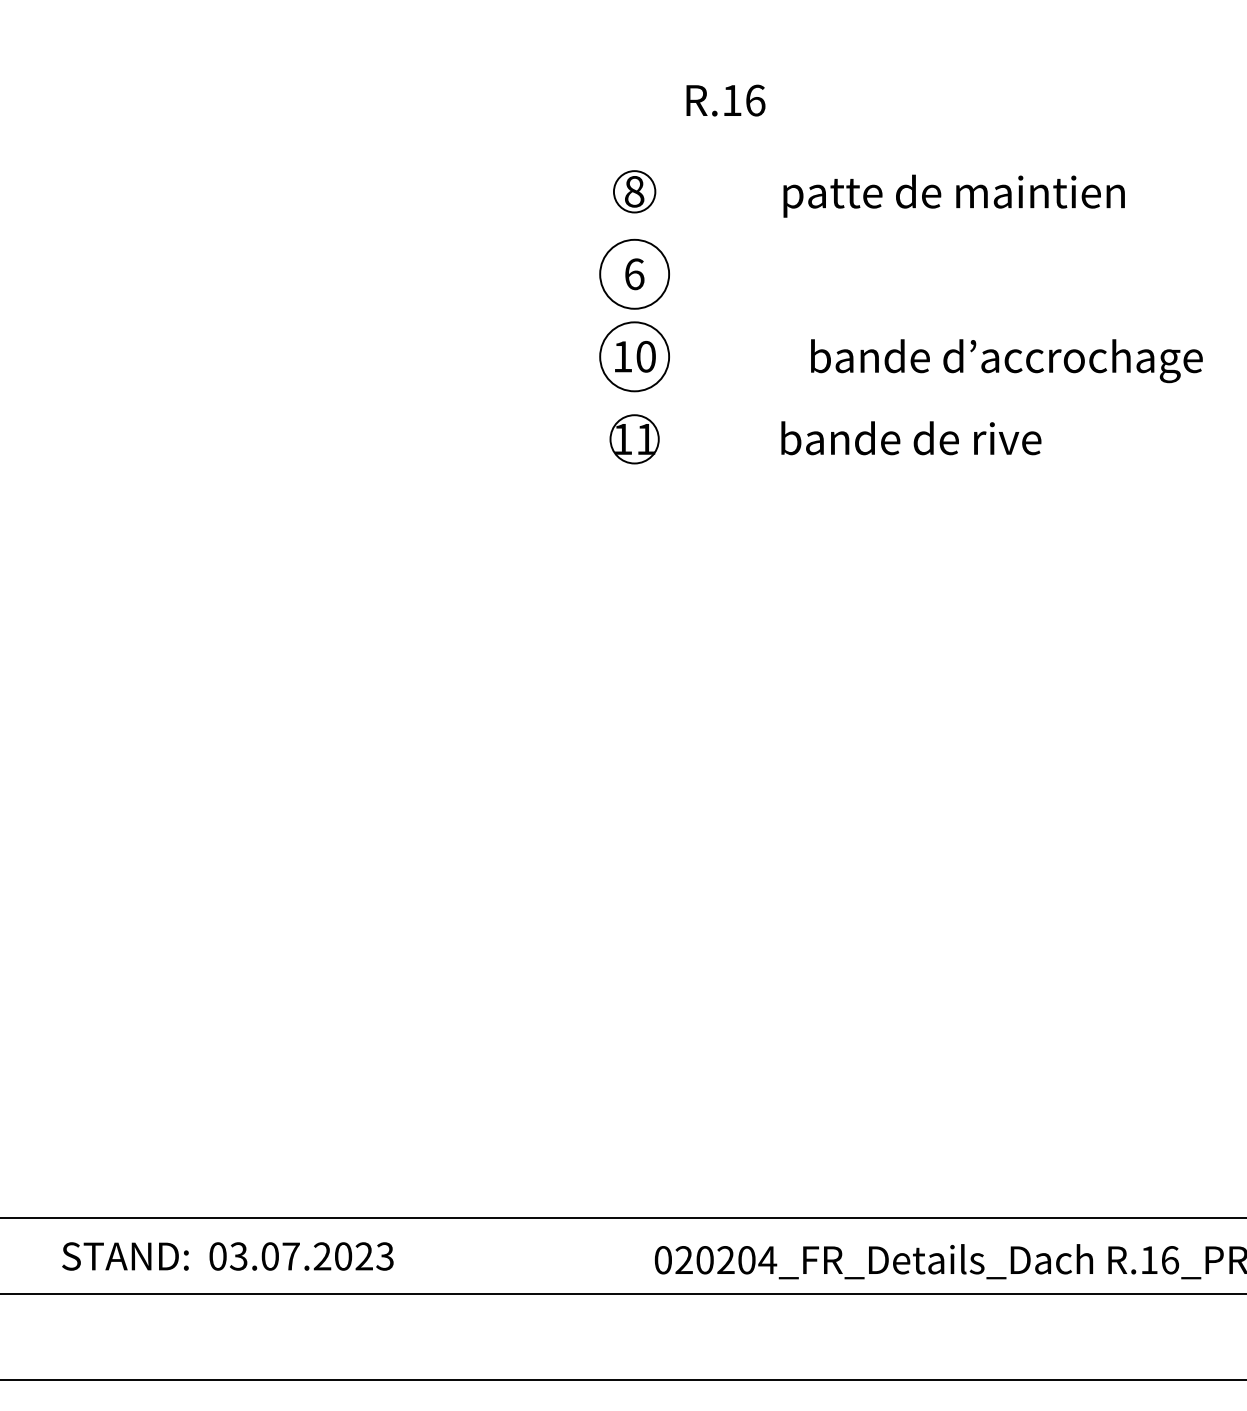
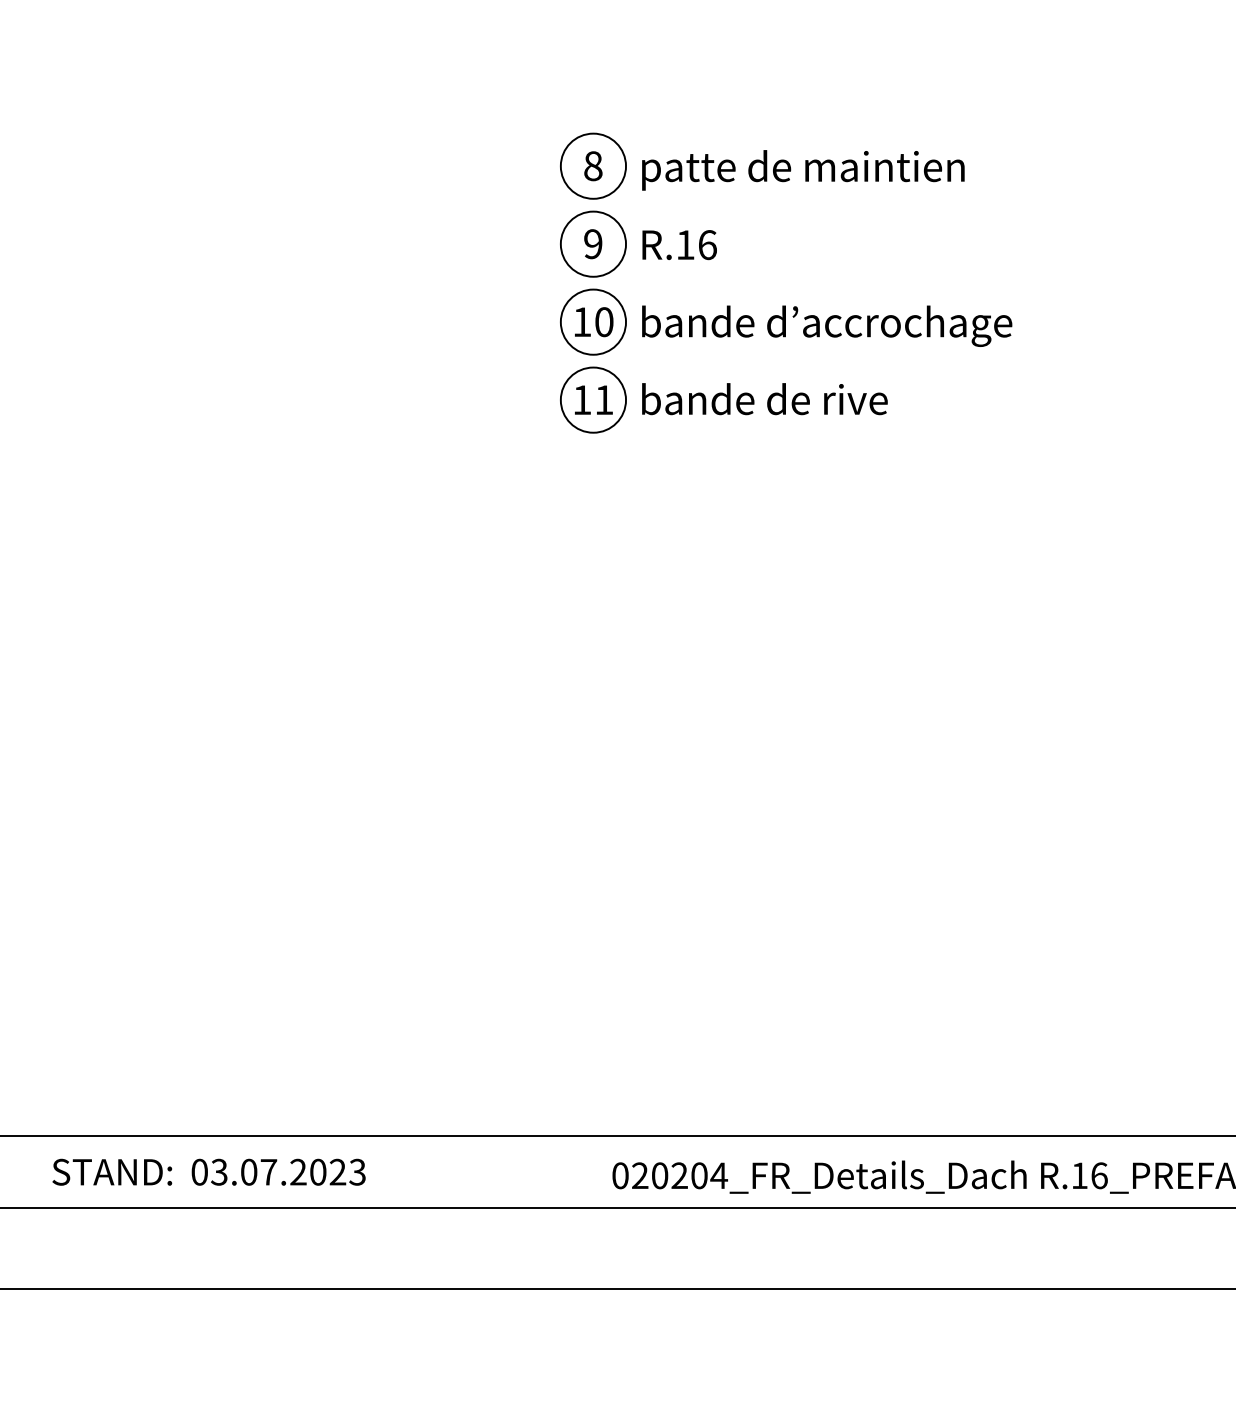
text: (725, 101) -> (679, 245), moved
circle: (634, 191) -> (593, 165), size x1.67
text: (954, 196) -> (803, 170), moved
text: (634, 274) -> (593, 244), 6 -> 9
text: (1007, 360) -> (827, 325), moved
circle: (634, 438) -> (593, 399), size x1.43
text: (910, 438) -> (764, 399), moved

